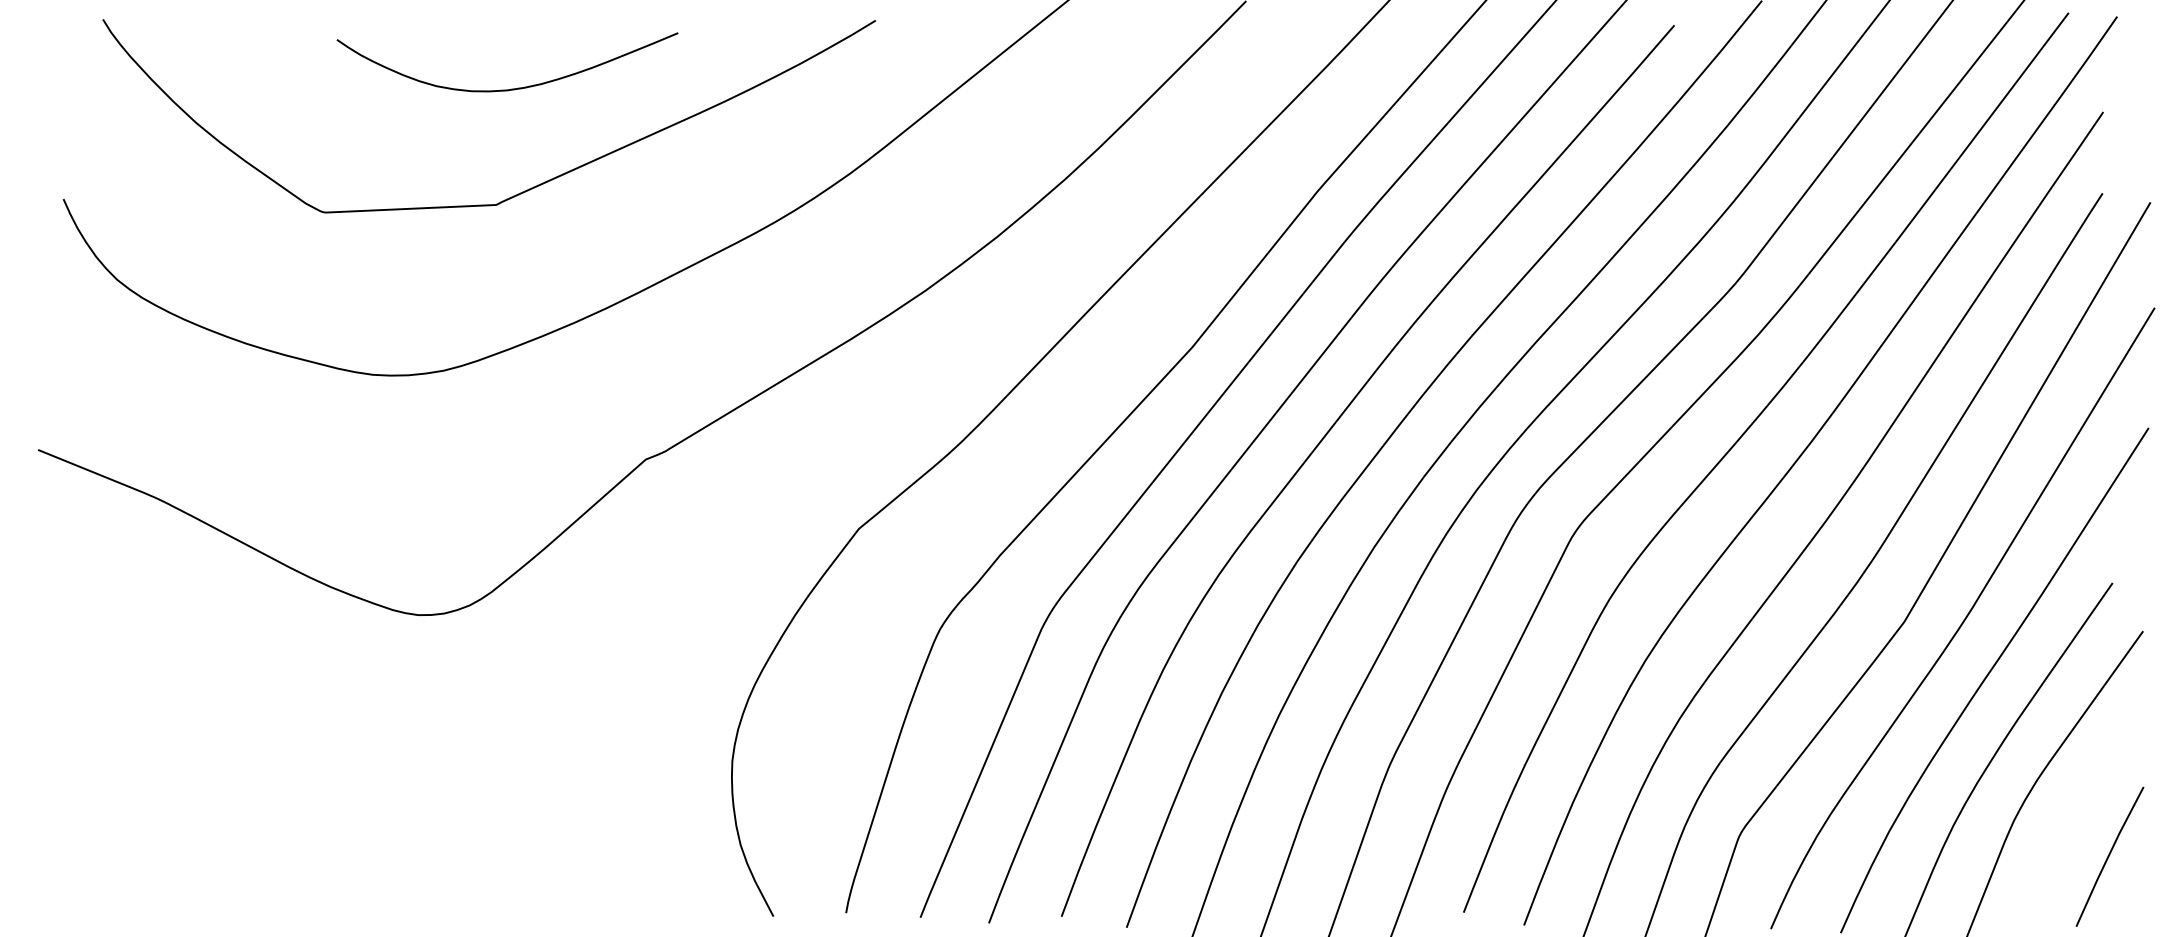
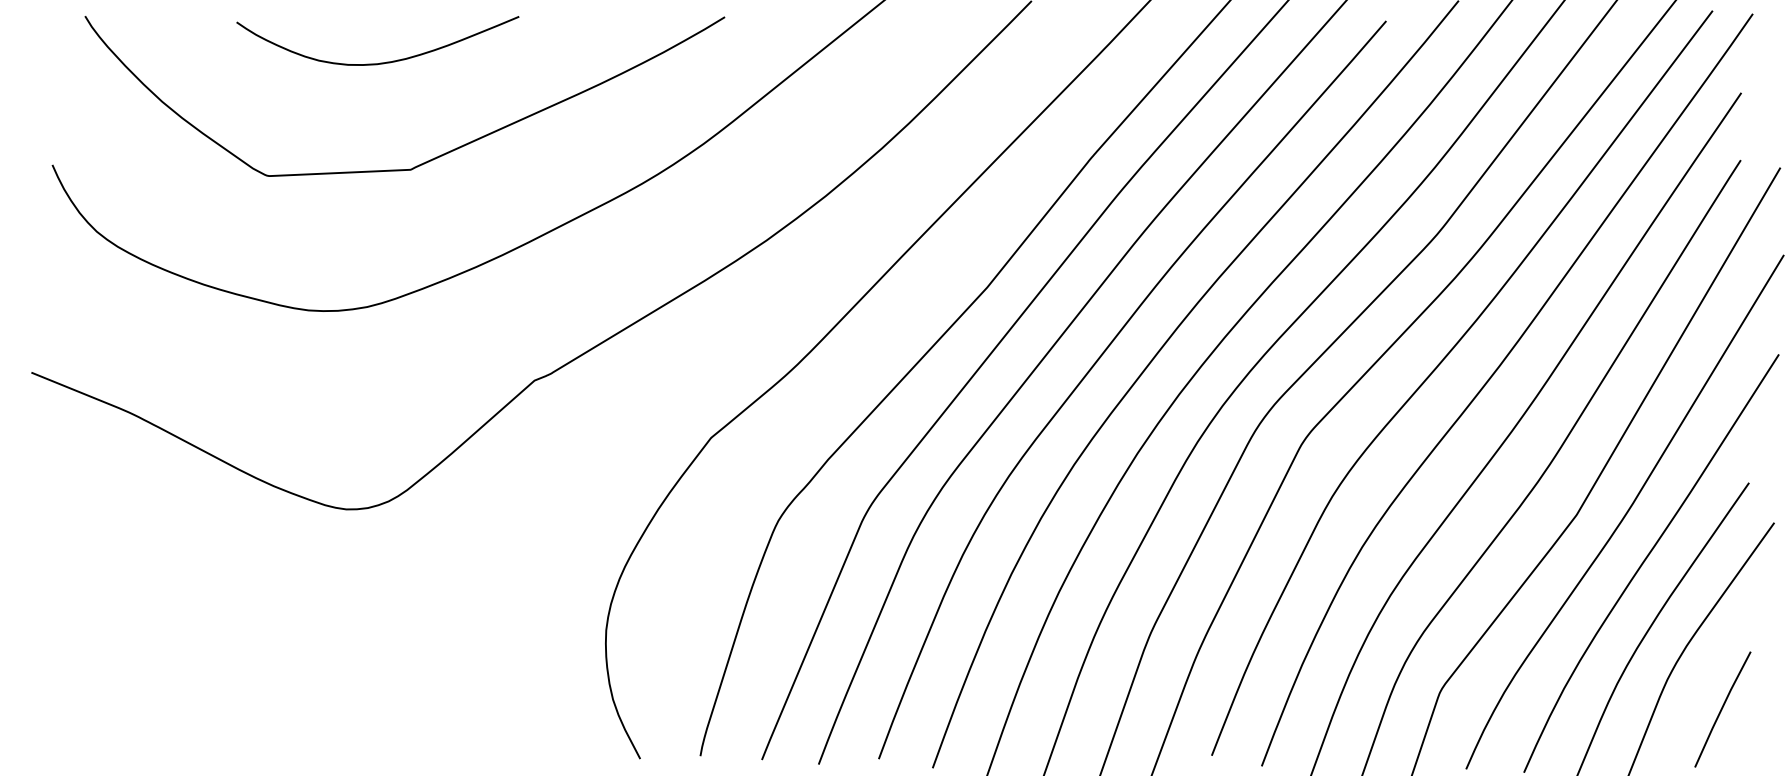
curve: (511, 88) -> (381, 62), moved
line: (2109, 856) -> (1722, 709), moved

